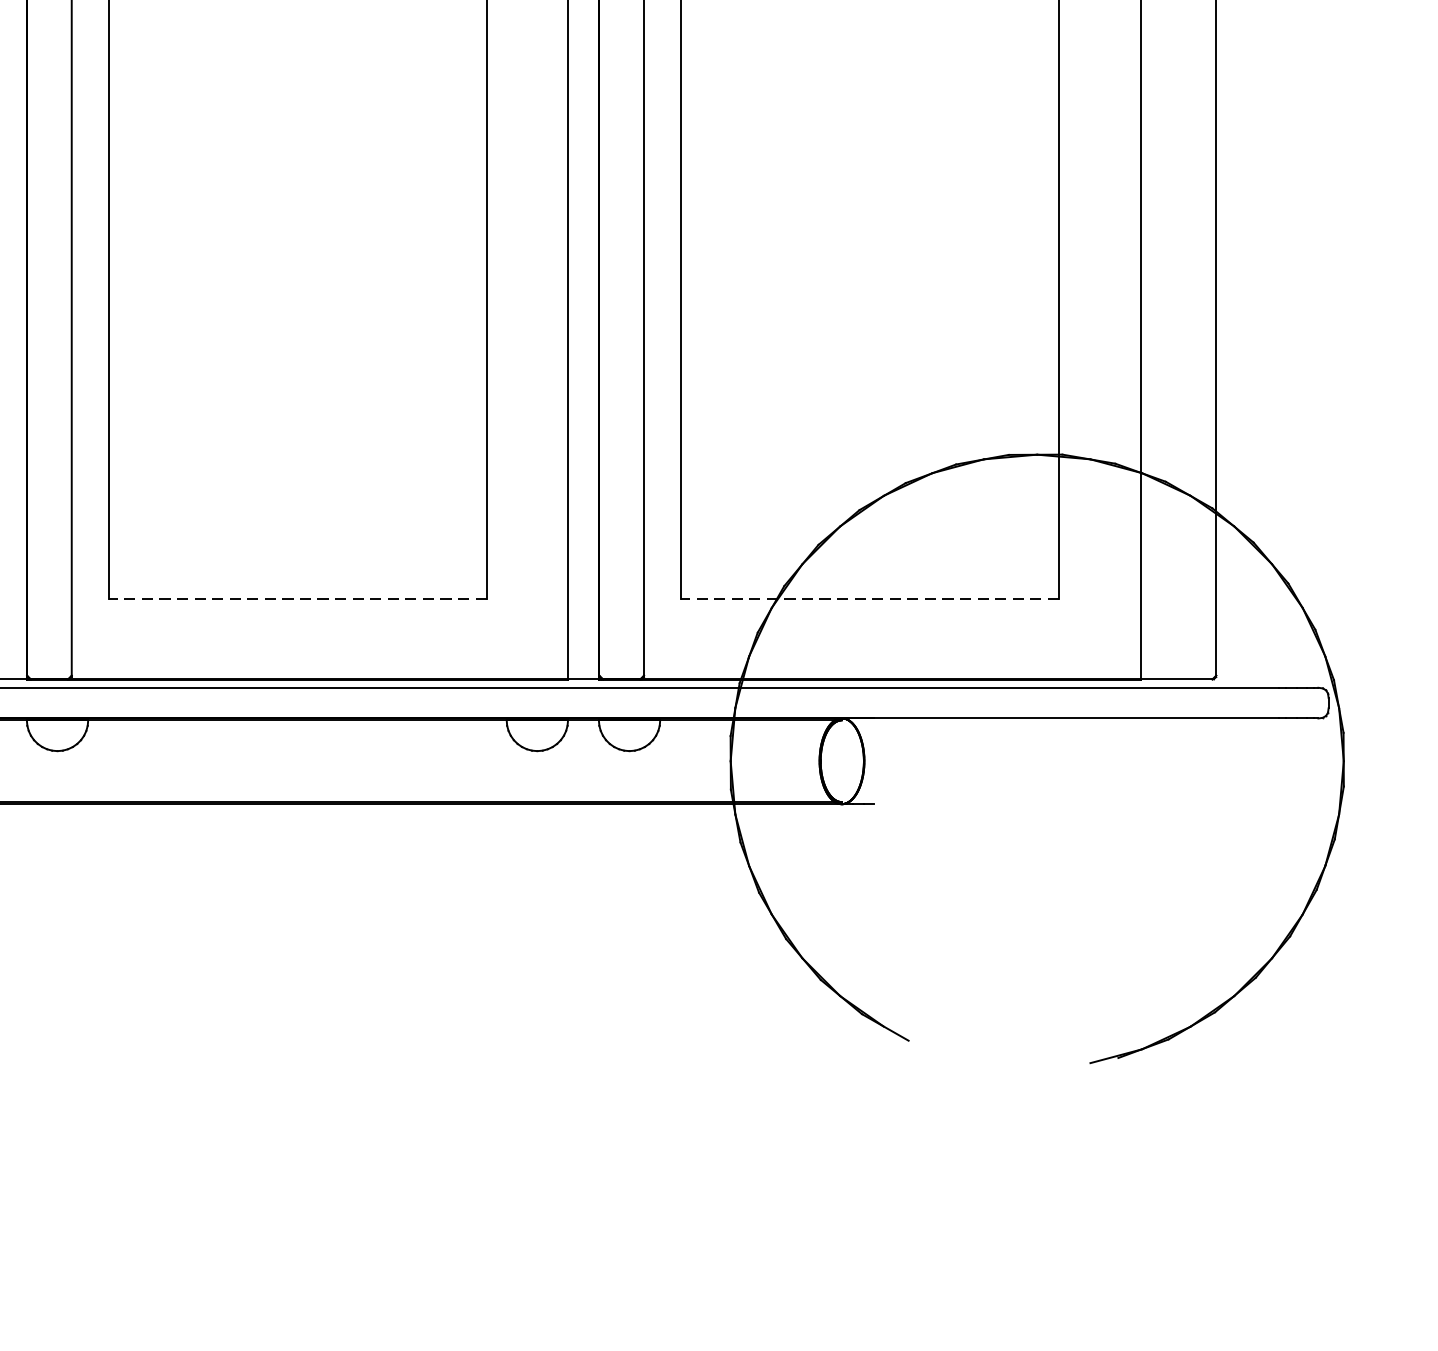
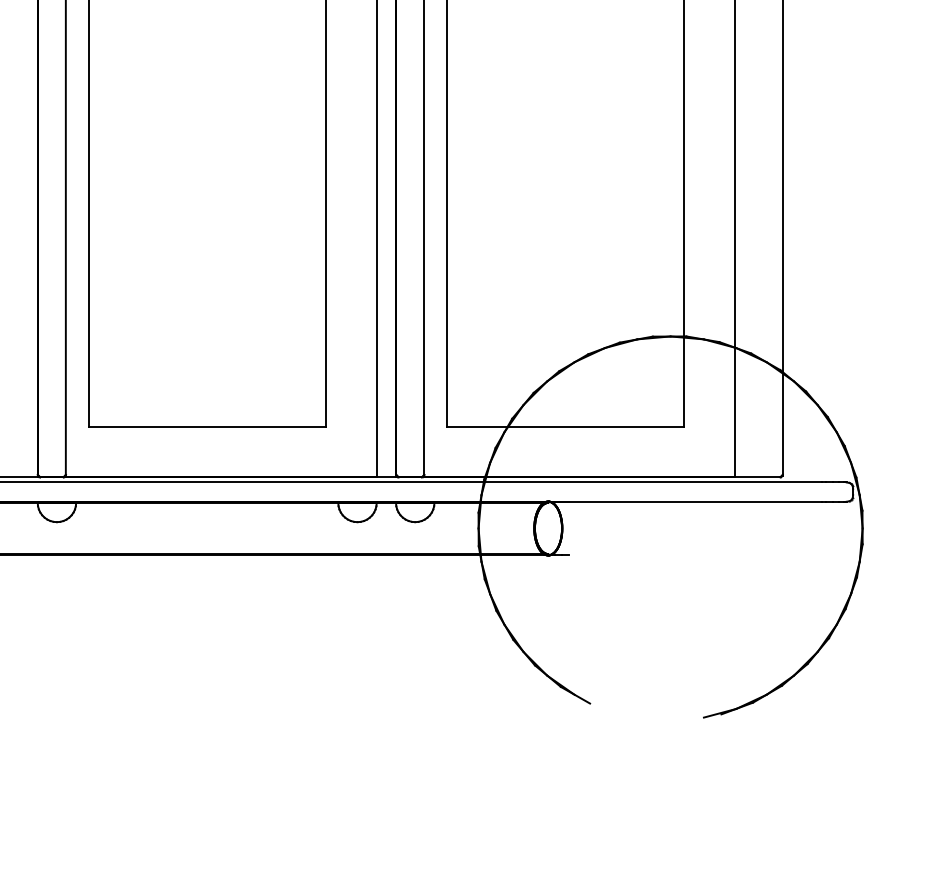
line: (296, 598) -> (206, 426), dashed -> solid
line: (869, 598) -> (565, 426), dashed -> solid

